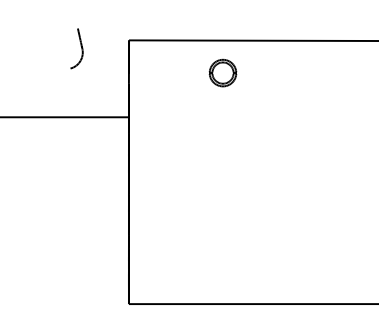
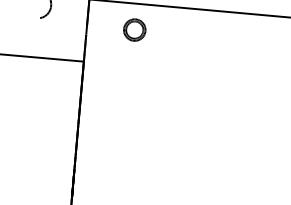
part: (222, 72) -> (134, 29), moved

